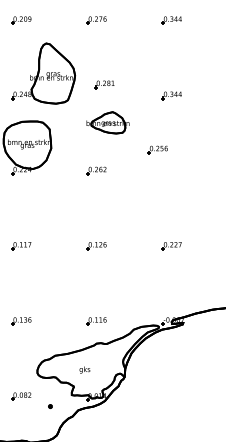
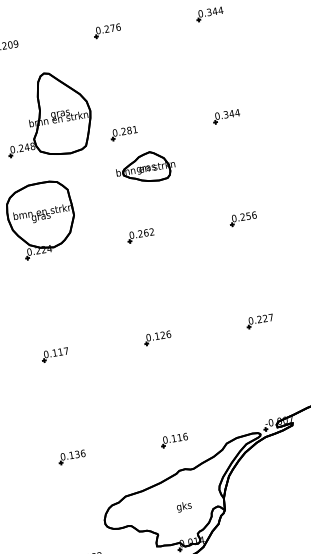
part: (104, 84) -> (123, 133), moved
part: (157, 149) -> (242, 218), moved
text: (84, 369) -> (183, 506), moved

